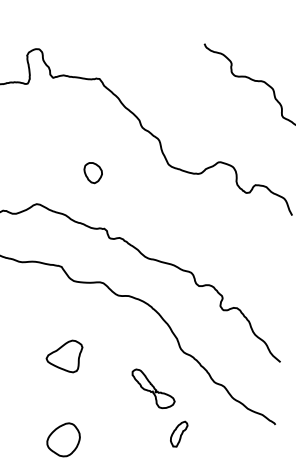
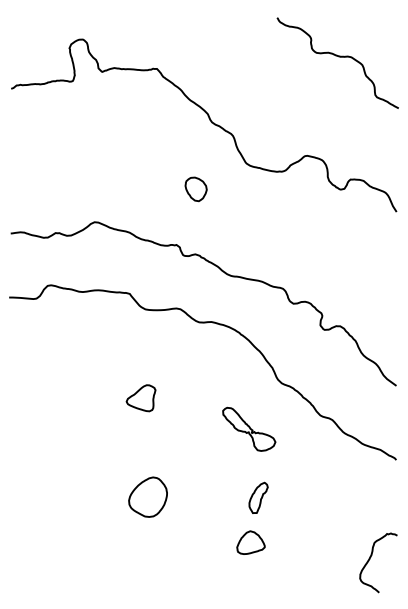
part: (92, 173) -> (195, 189), moved
part: (63, 355) -> (140, 397), size x0.7
part: (179, 433) -> (258, 497), moved

